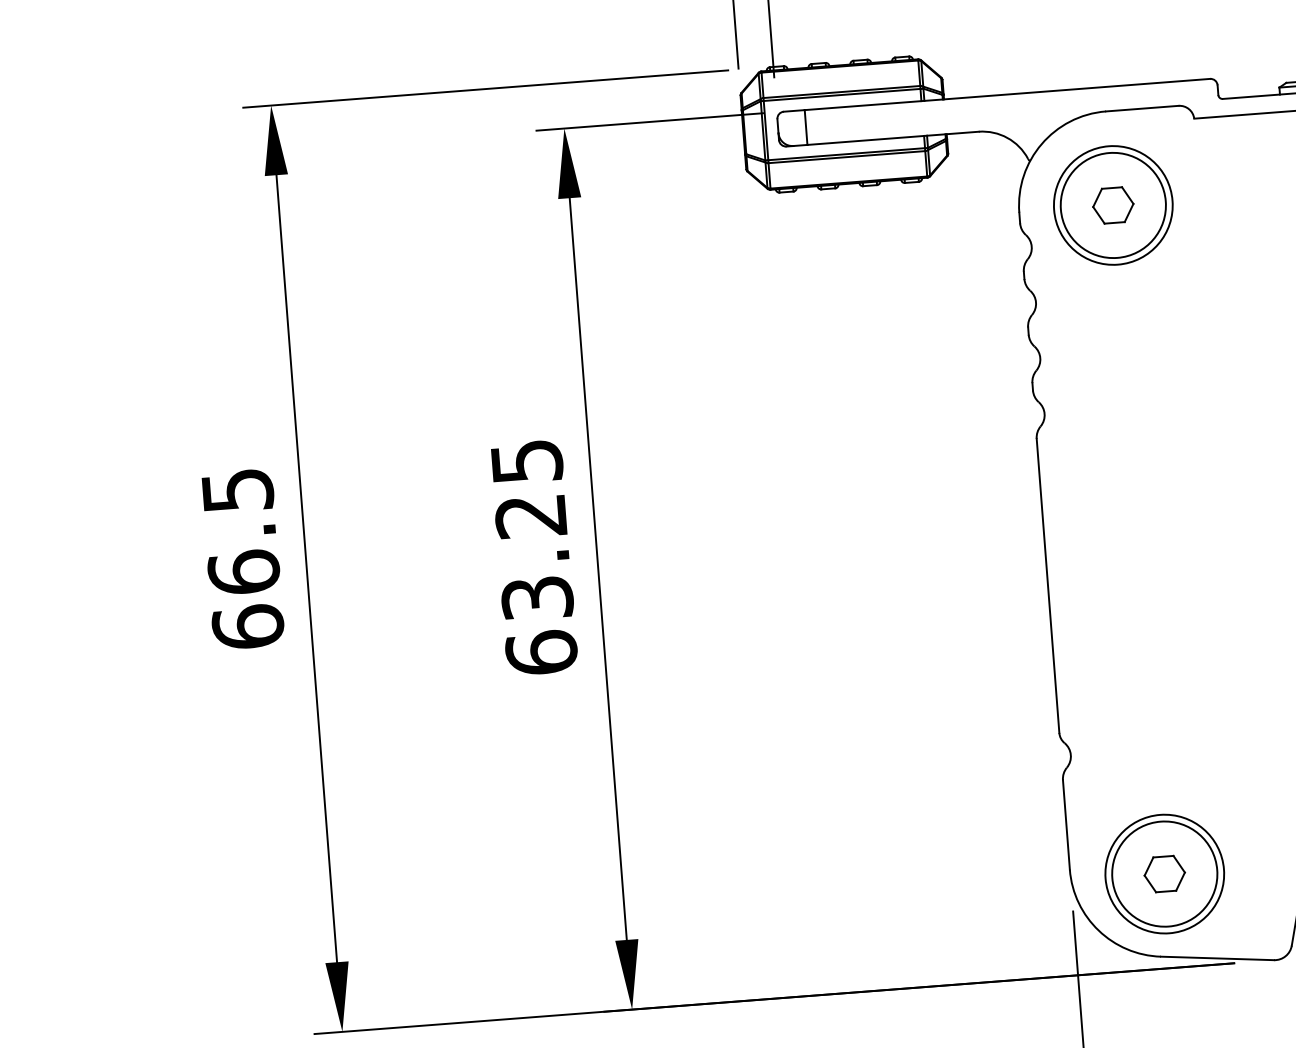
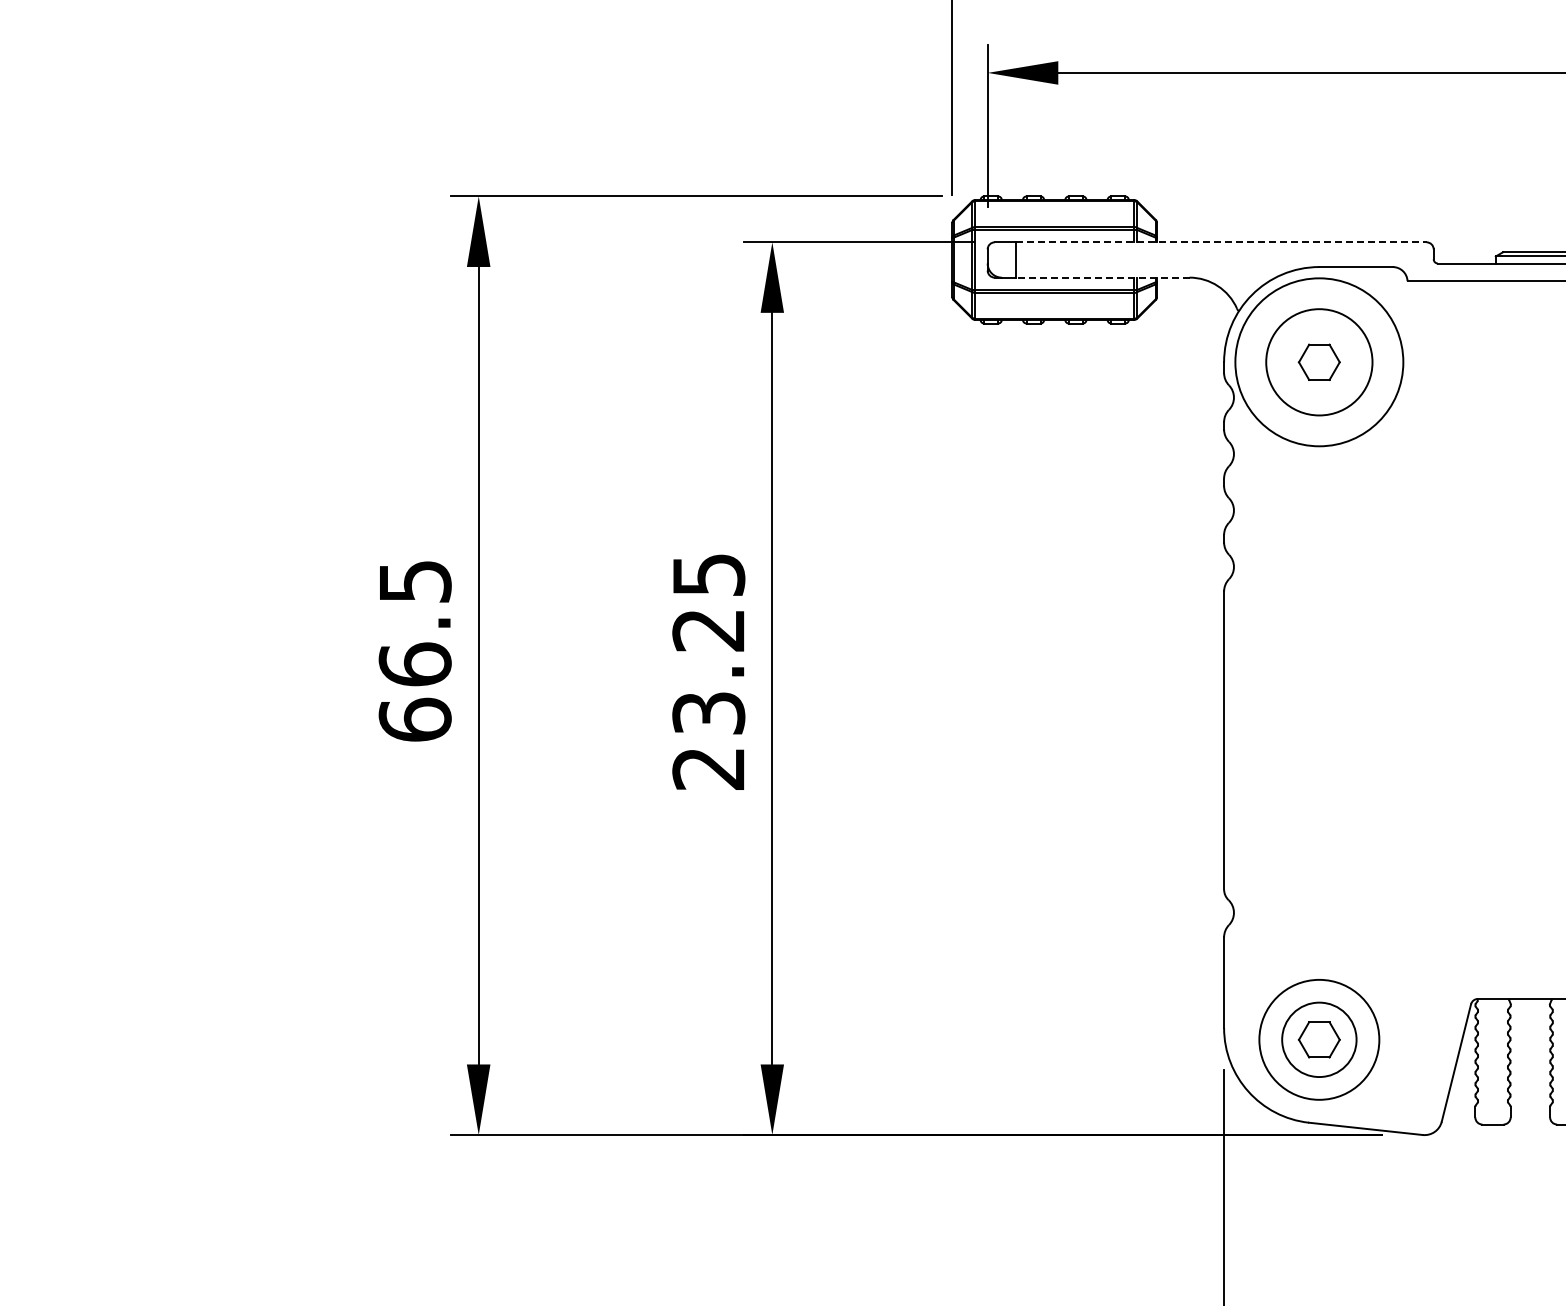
line: (1007, 94) -> (1221, 242), solid -> dashed
line: (892, 138) -> (1102, 277), solid -> dashed
circle: (1113, 205) -> (1319, 362), size x1.4
text: (541, 652) -> (708, 768), 63.25 -> 23.25
circle: (1164, 873) -> (1319, 1039), size x0.7

